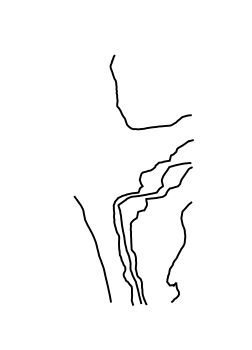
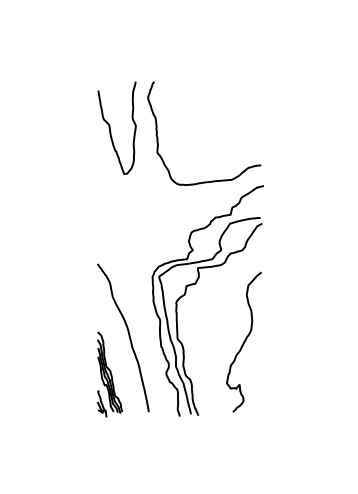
curve: (117, 94) -> (158, 136), moved
curve: (83, 98) -> (110, 127), added
part: (83, 275) -> (110, 374), added

